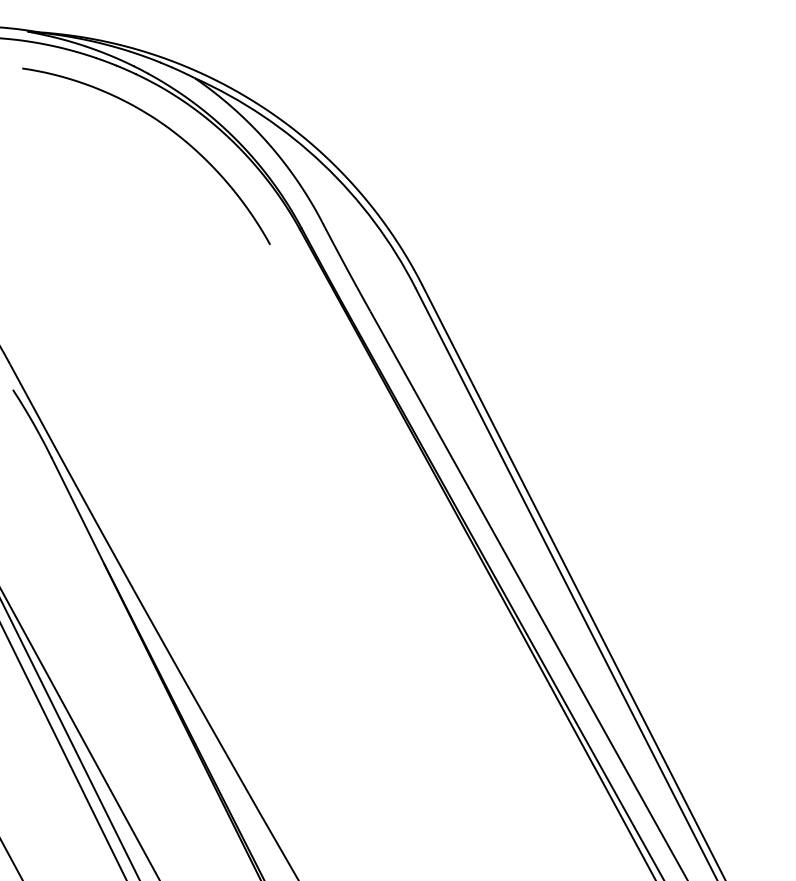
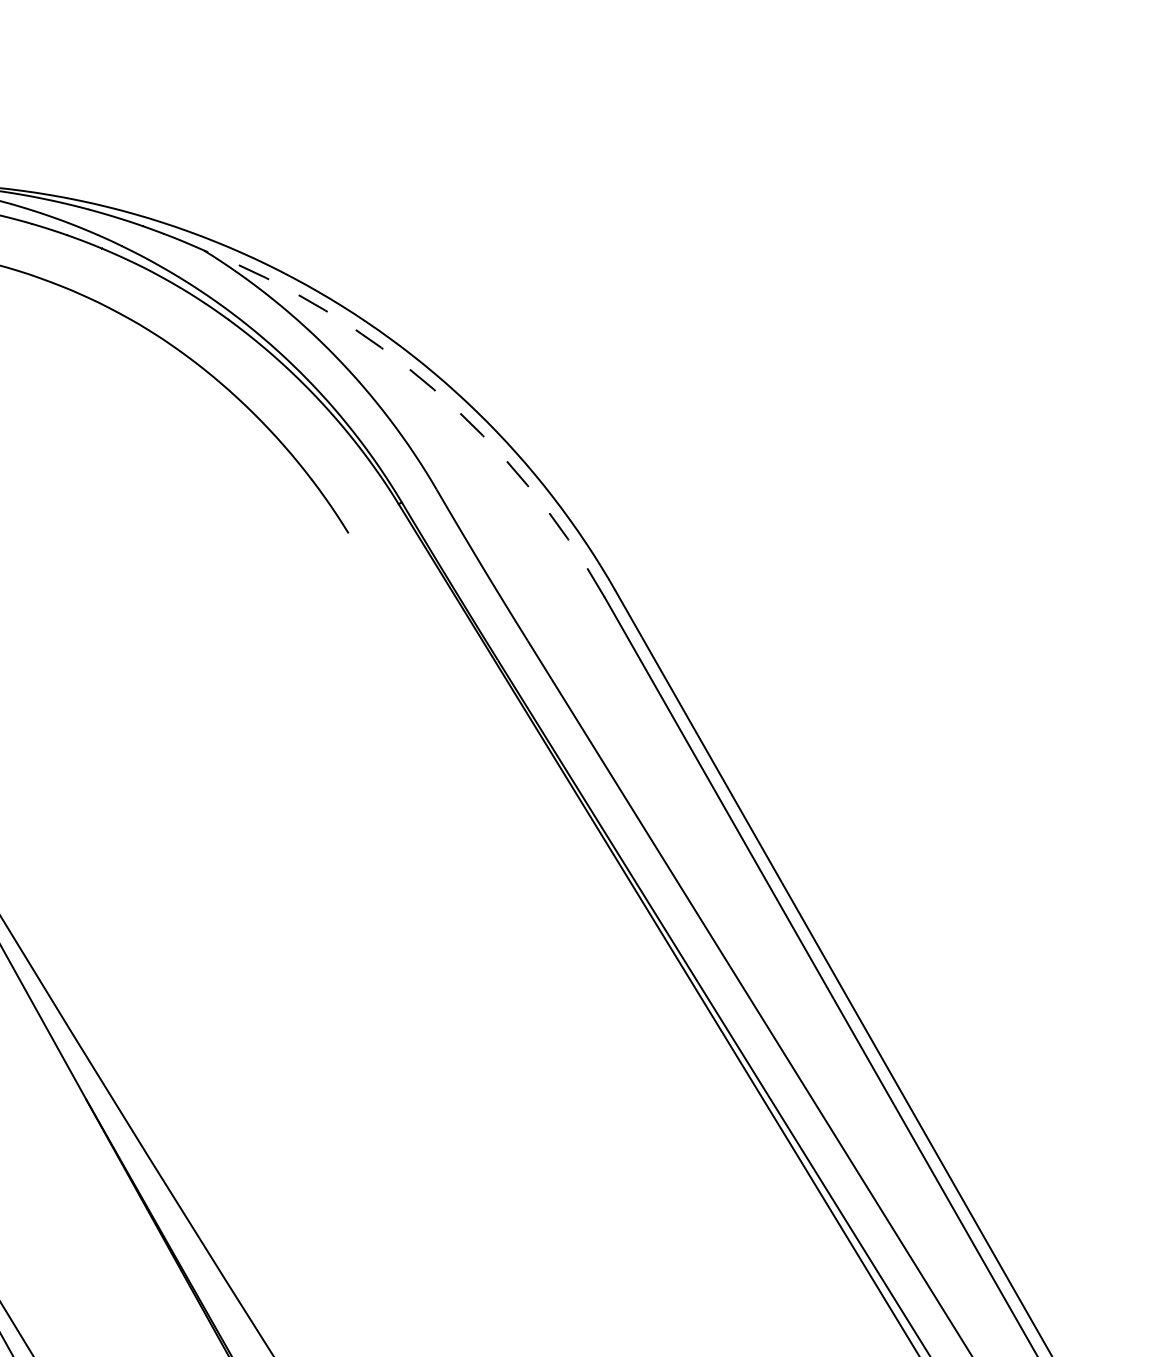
line: (323, 164) -> (434, 389), solid -> dashed

